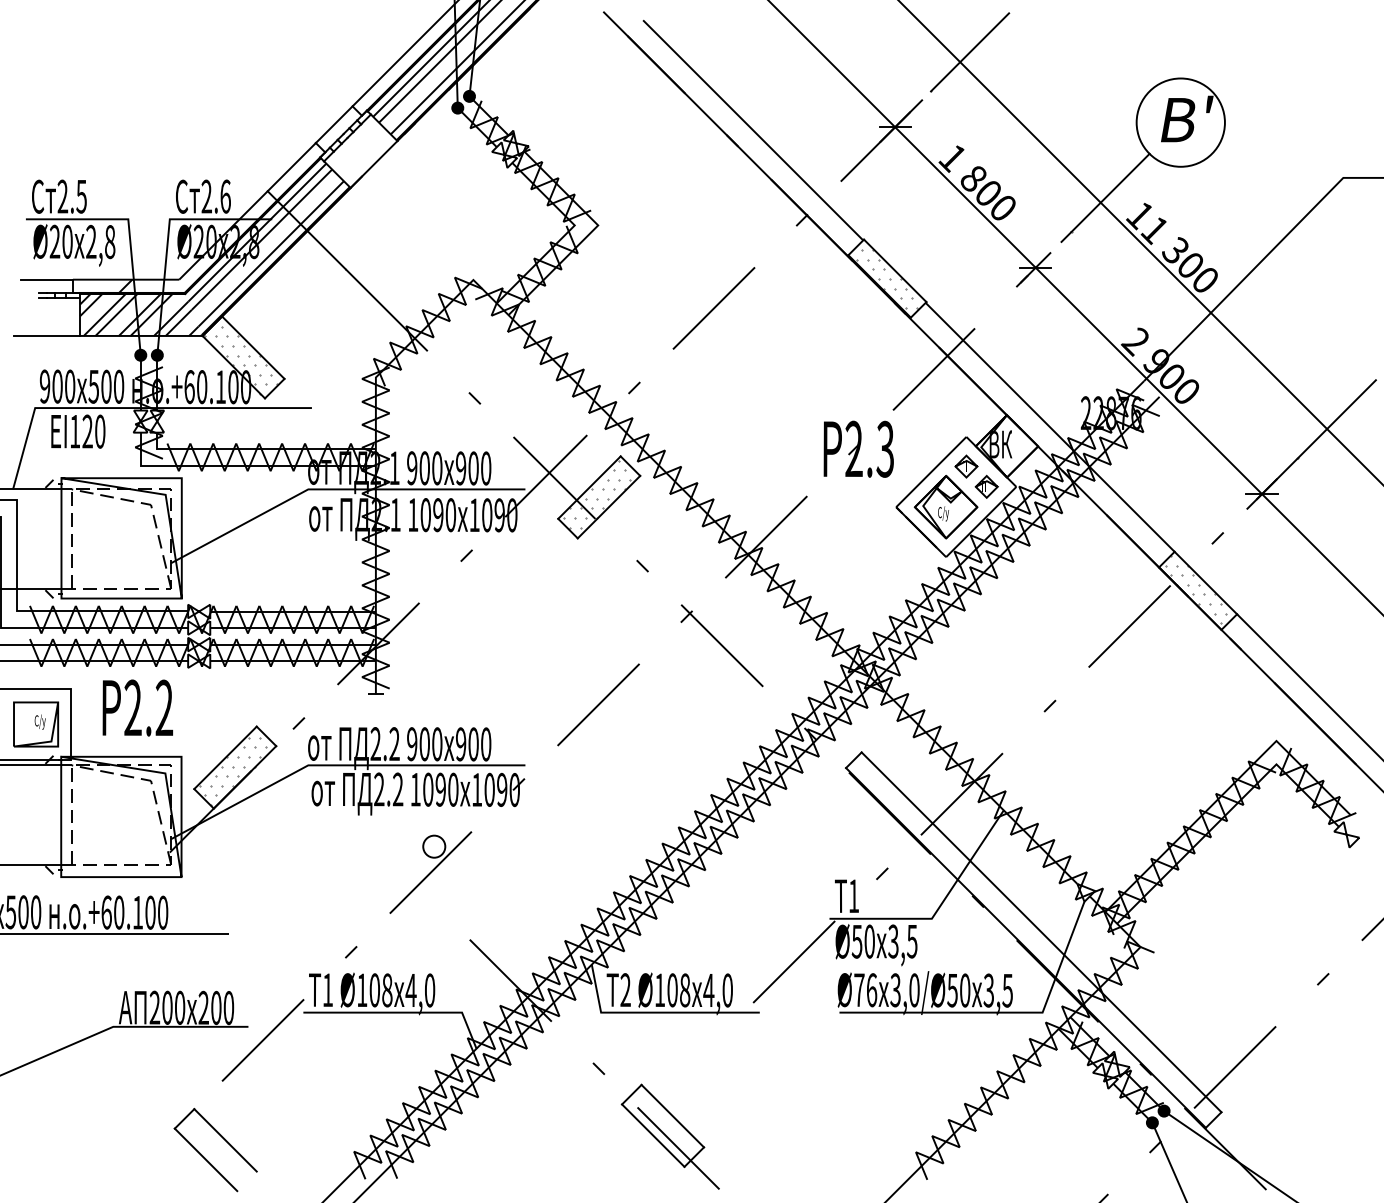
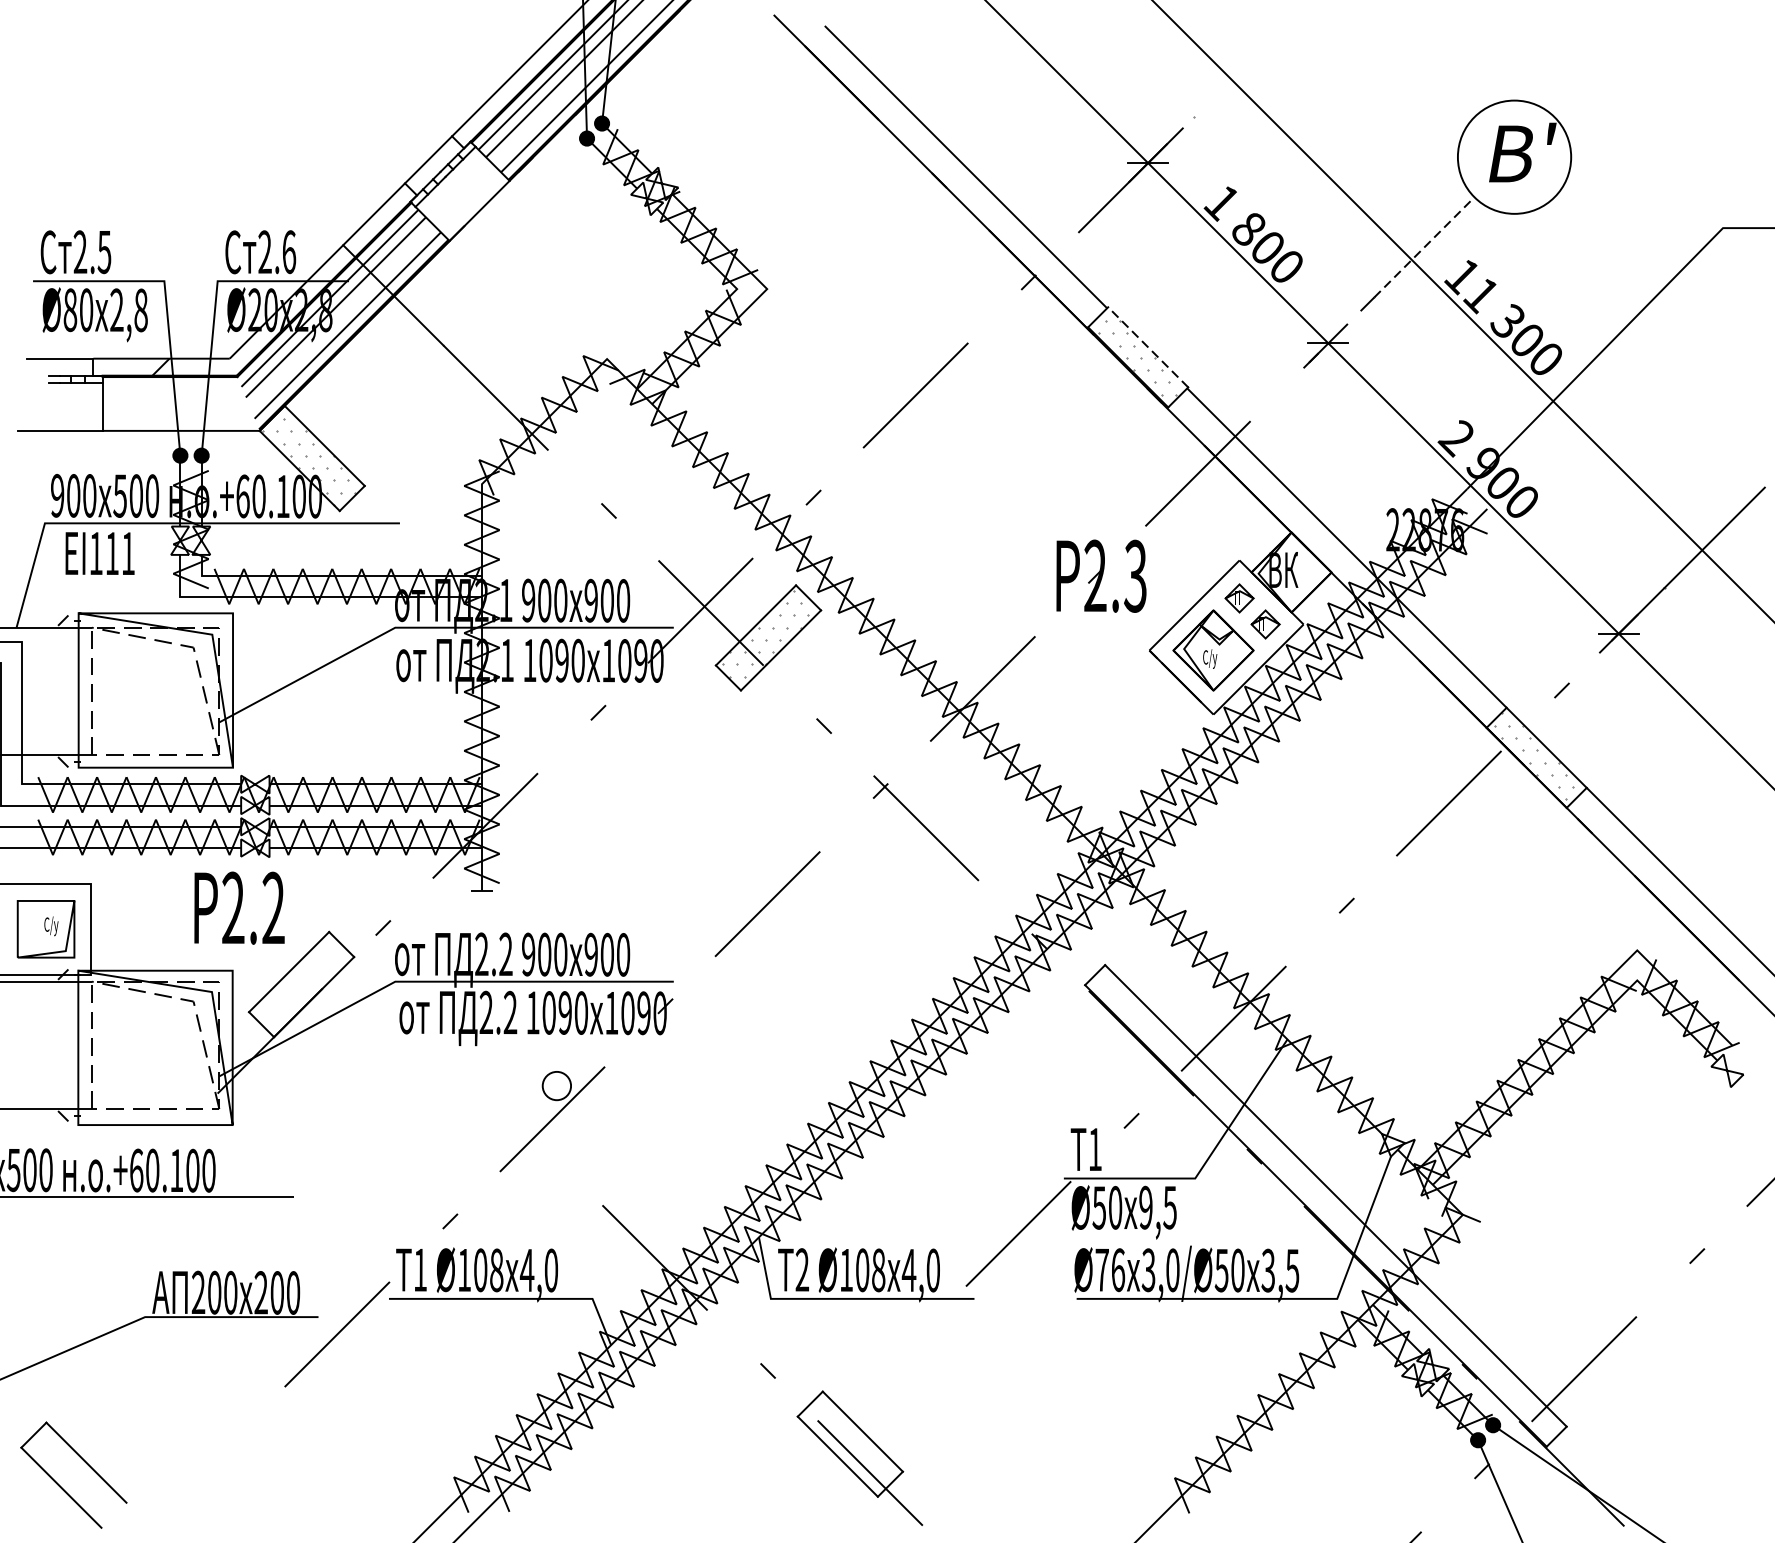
line: (970, 52) -> (1244, 67), removed
line: (1110, 192) -> (1424, 246), solid -> dashed
text: (54, 241) -> (69, 309), Ø20 -> Ø80
line: (894, 270) -> (1147, 346), solid -> dashed
hatch: (141, 314) -> (181, 403), removed
text: (93, 431) -> (119, 553), EI120 -> EI111
text: (137, 707) -> (239, 907), moved
hatch: (232, 770) -> (298, 988), removed
text: (893, 941) -> (1145, 1207), 3,5 -> 9,5
part: (206, 1158) -> (62, 1486), moved

